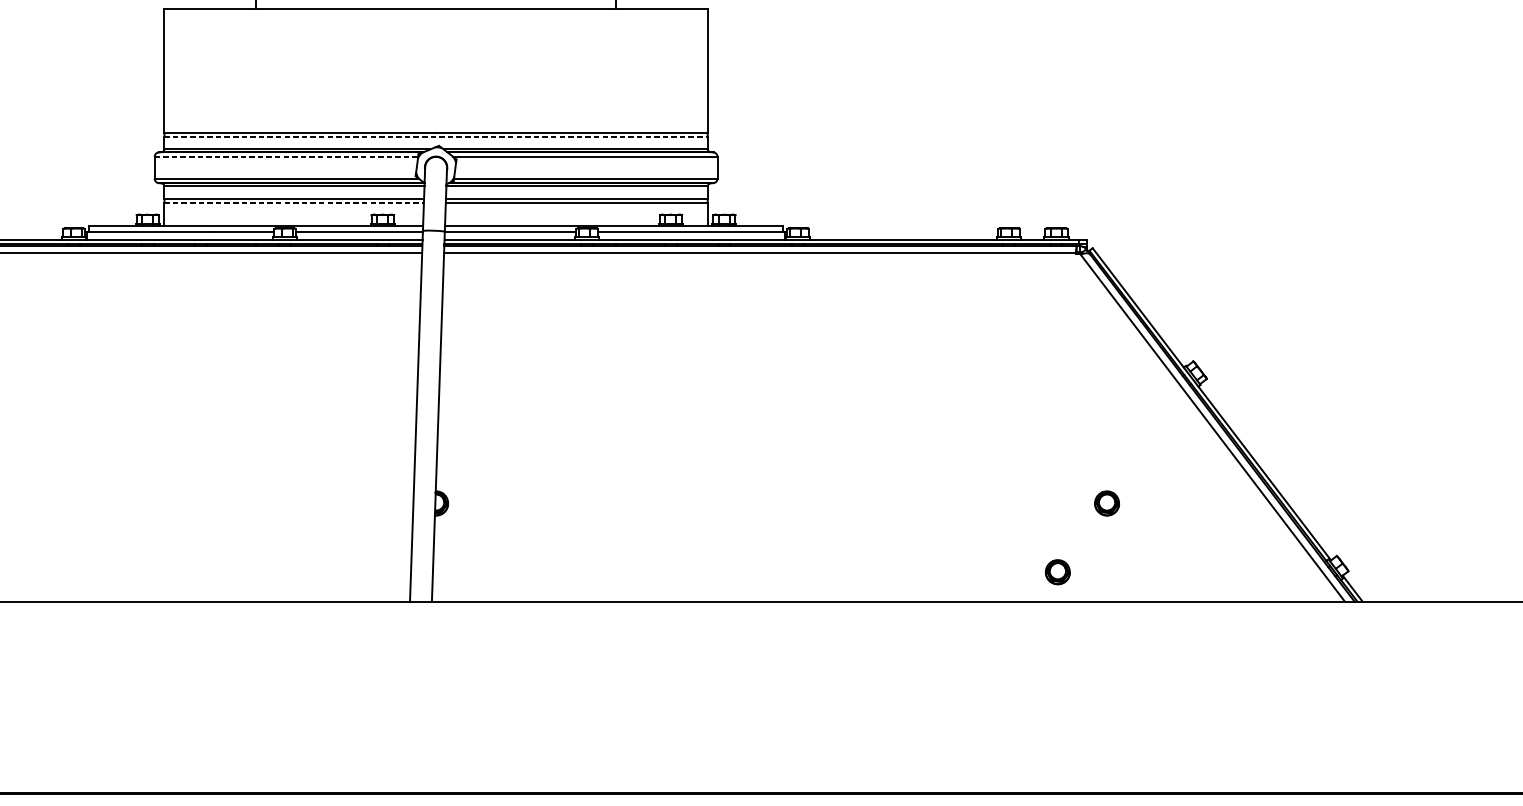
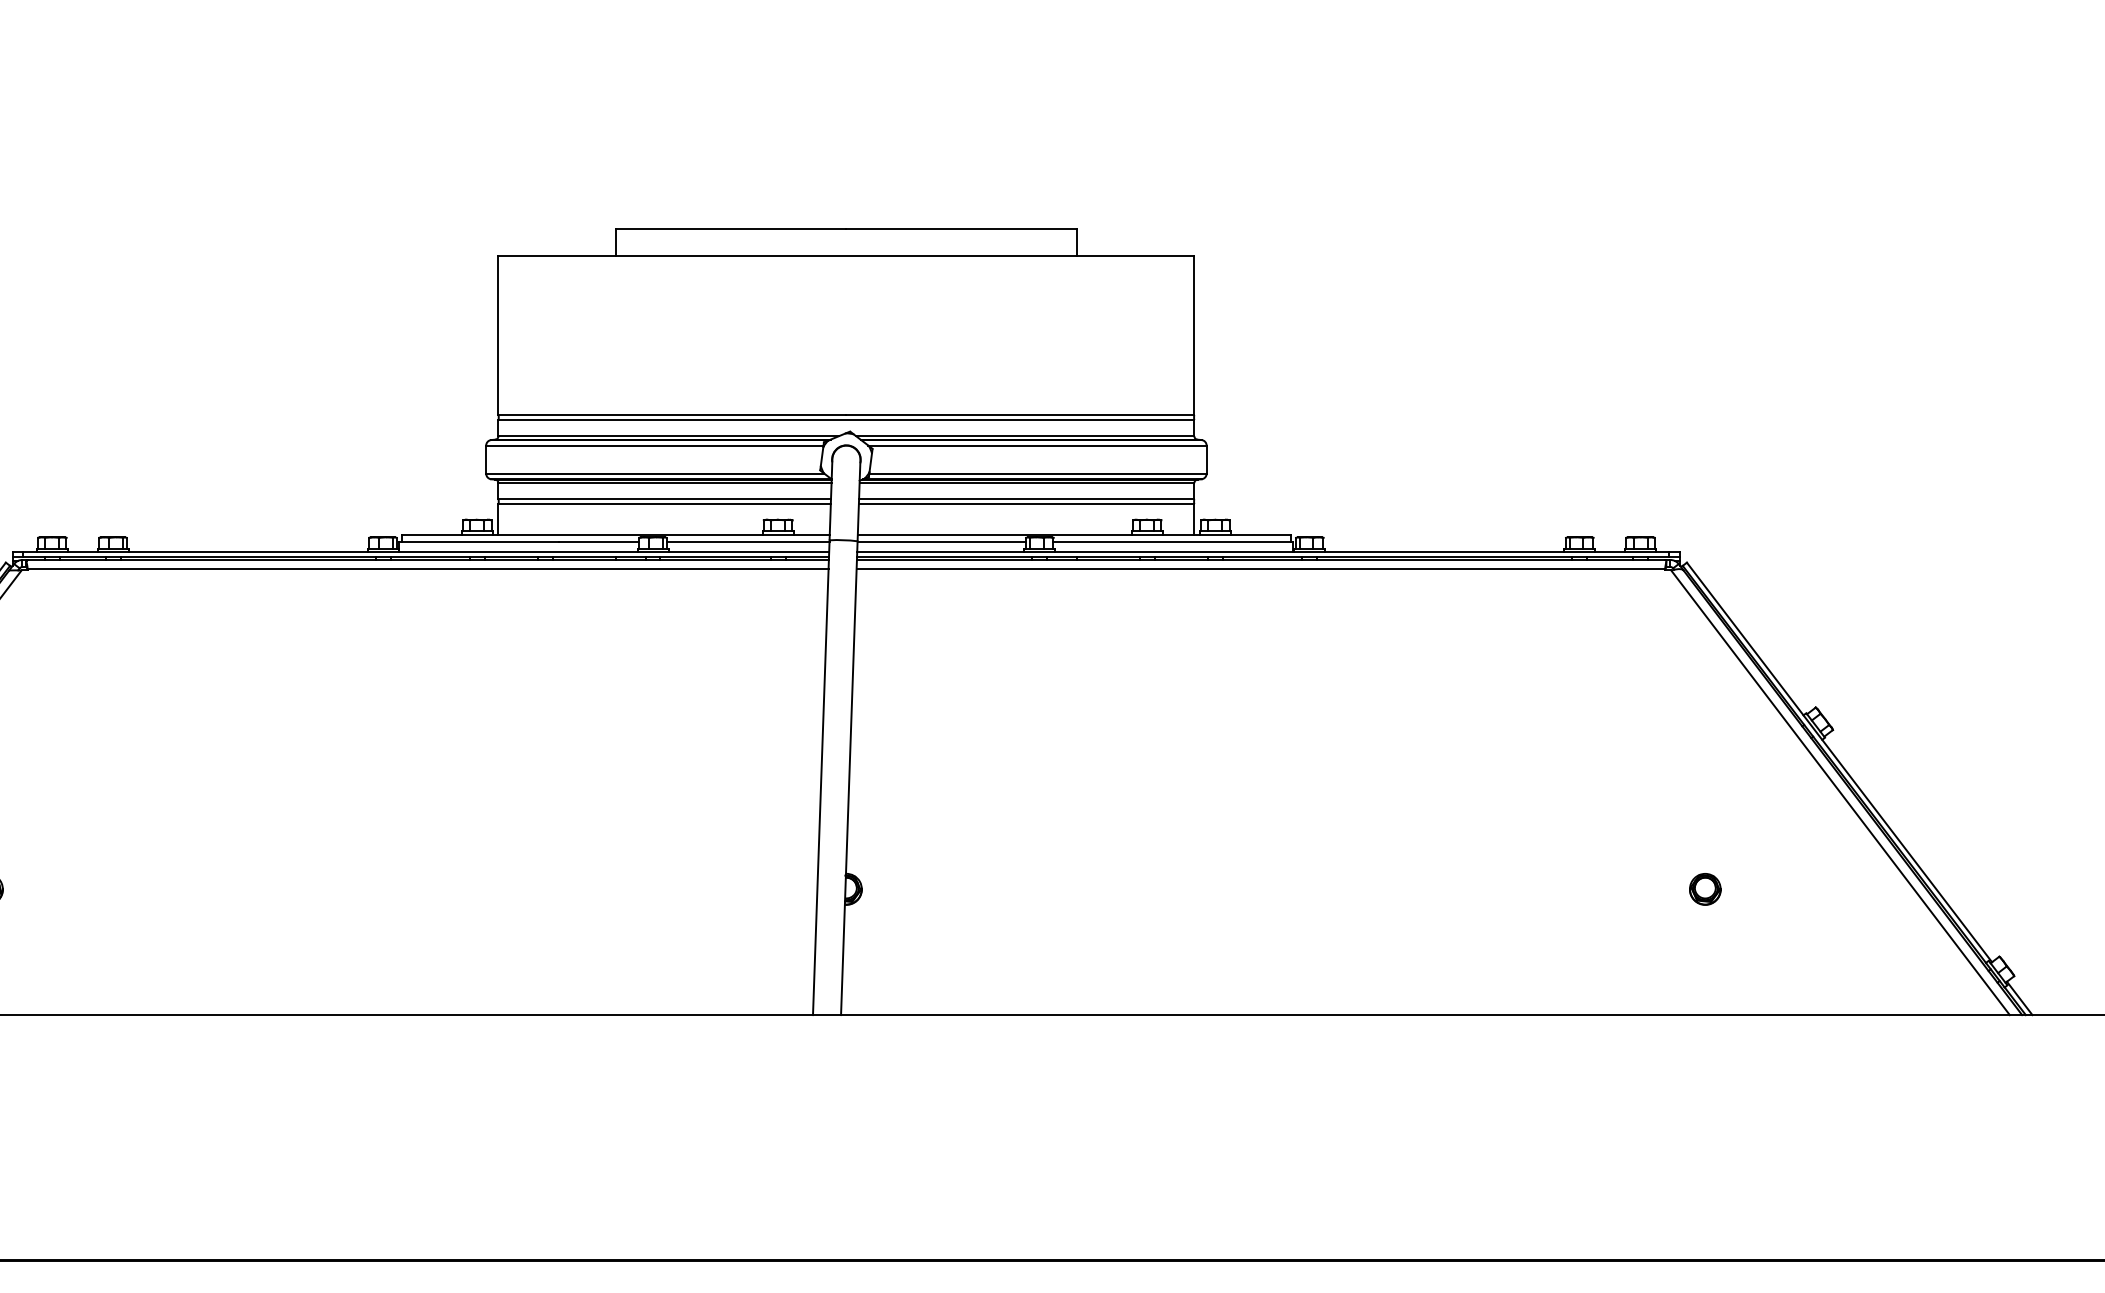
line: (436, 137) -> (846, 420), dashed -> solid
line: (286, 156) -> (654, 445), dashed -> solid
line: (294, 202) -> (665, 504), dashed -> solid
part: (1058, 572) -> (1642, 977), removed

